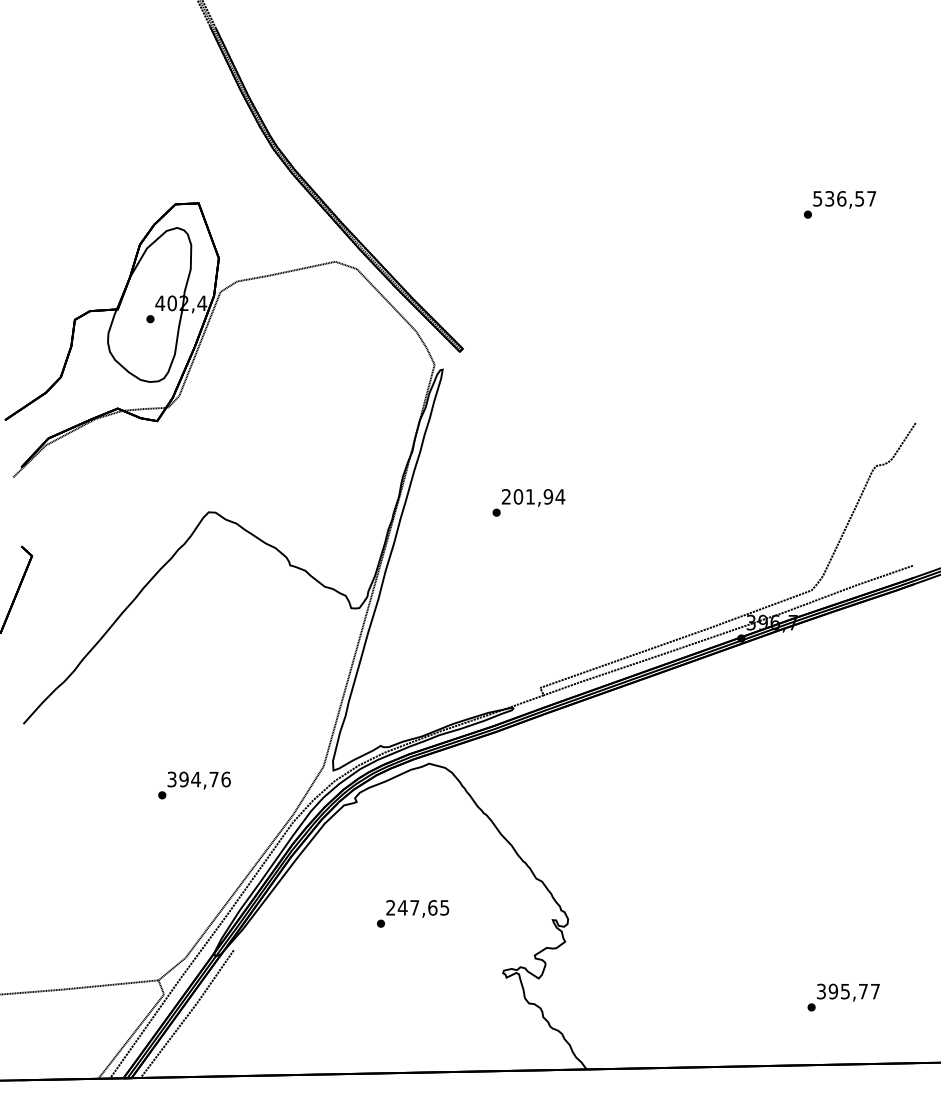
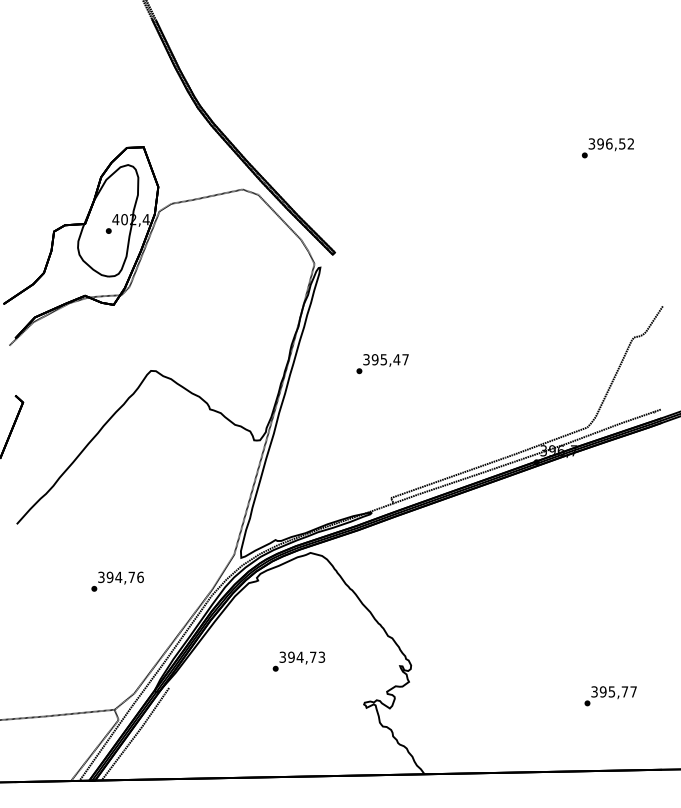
text: (844, 198) -> (611, 143), 536,57 -> 396,52
text: (534, 496) -> (386, 359), 201,94 -> 395,47
text: (194, 785) -> (117, 581), moved
text: (416, 906) -> (301, 656), 247,65 -> 394,73
text: (843, 997) -> (610, 696), moved

